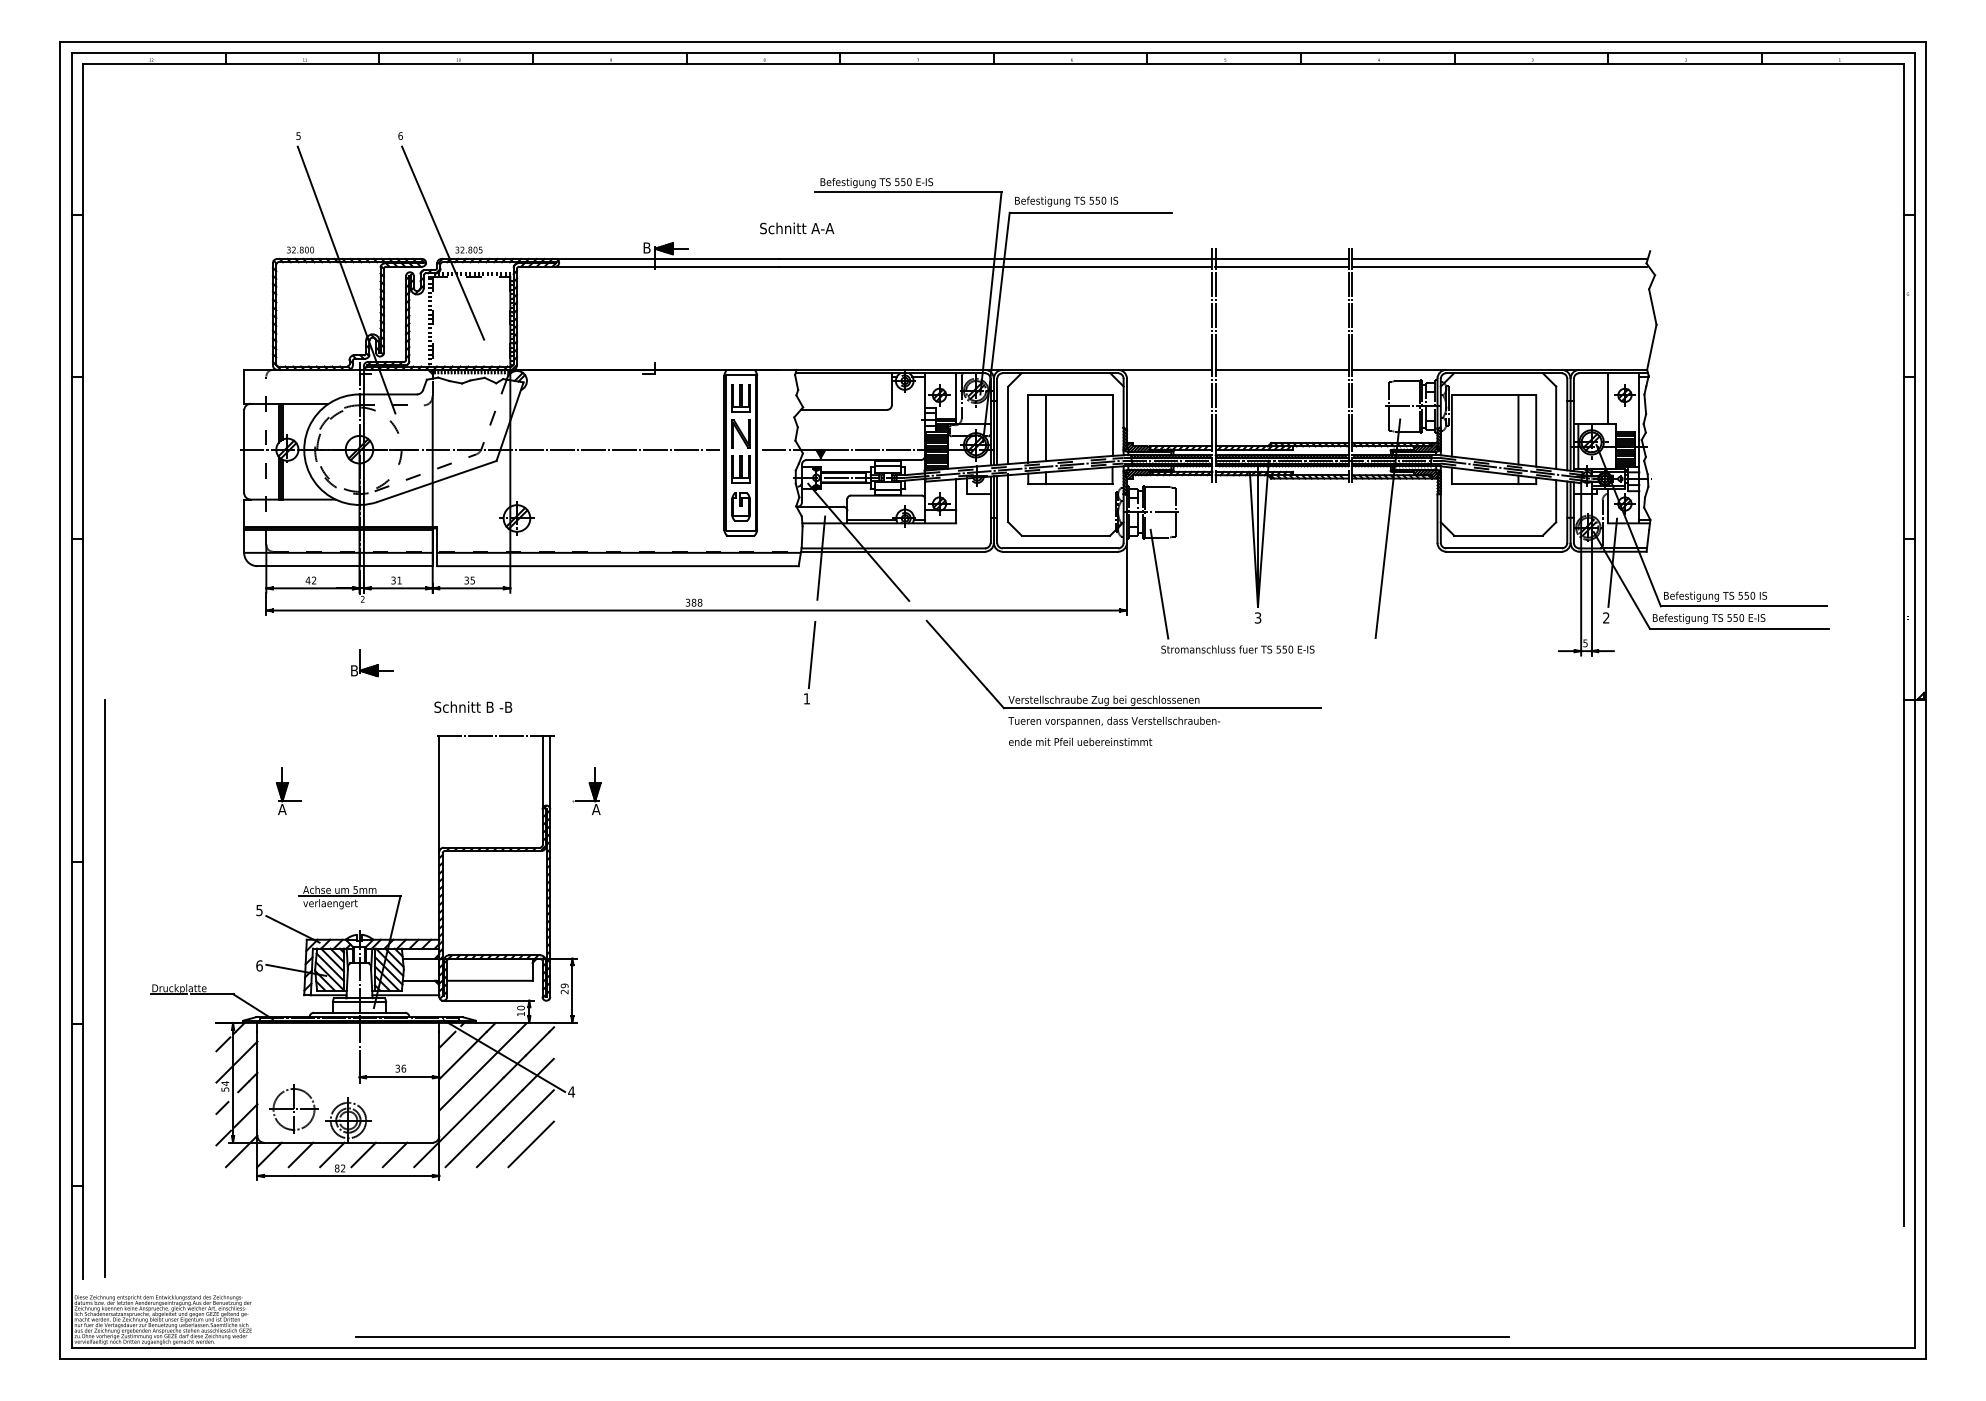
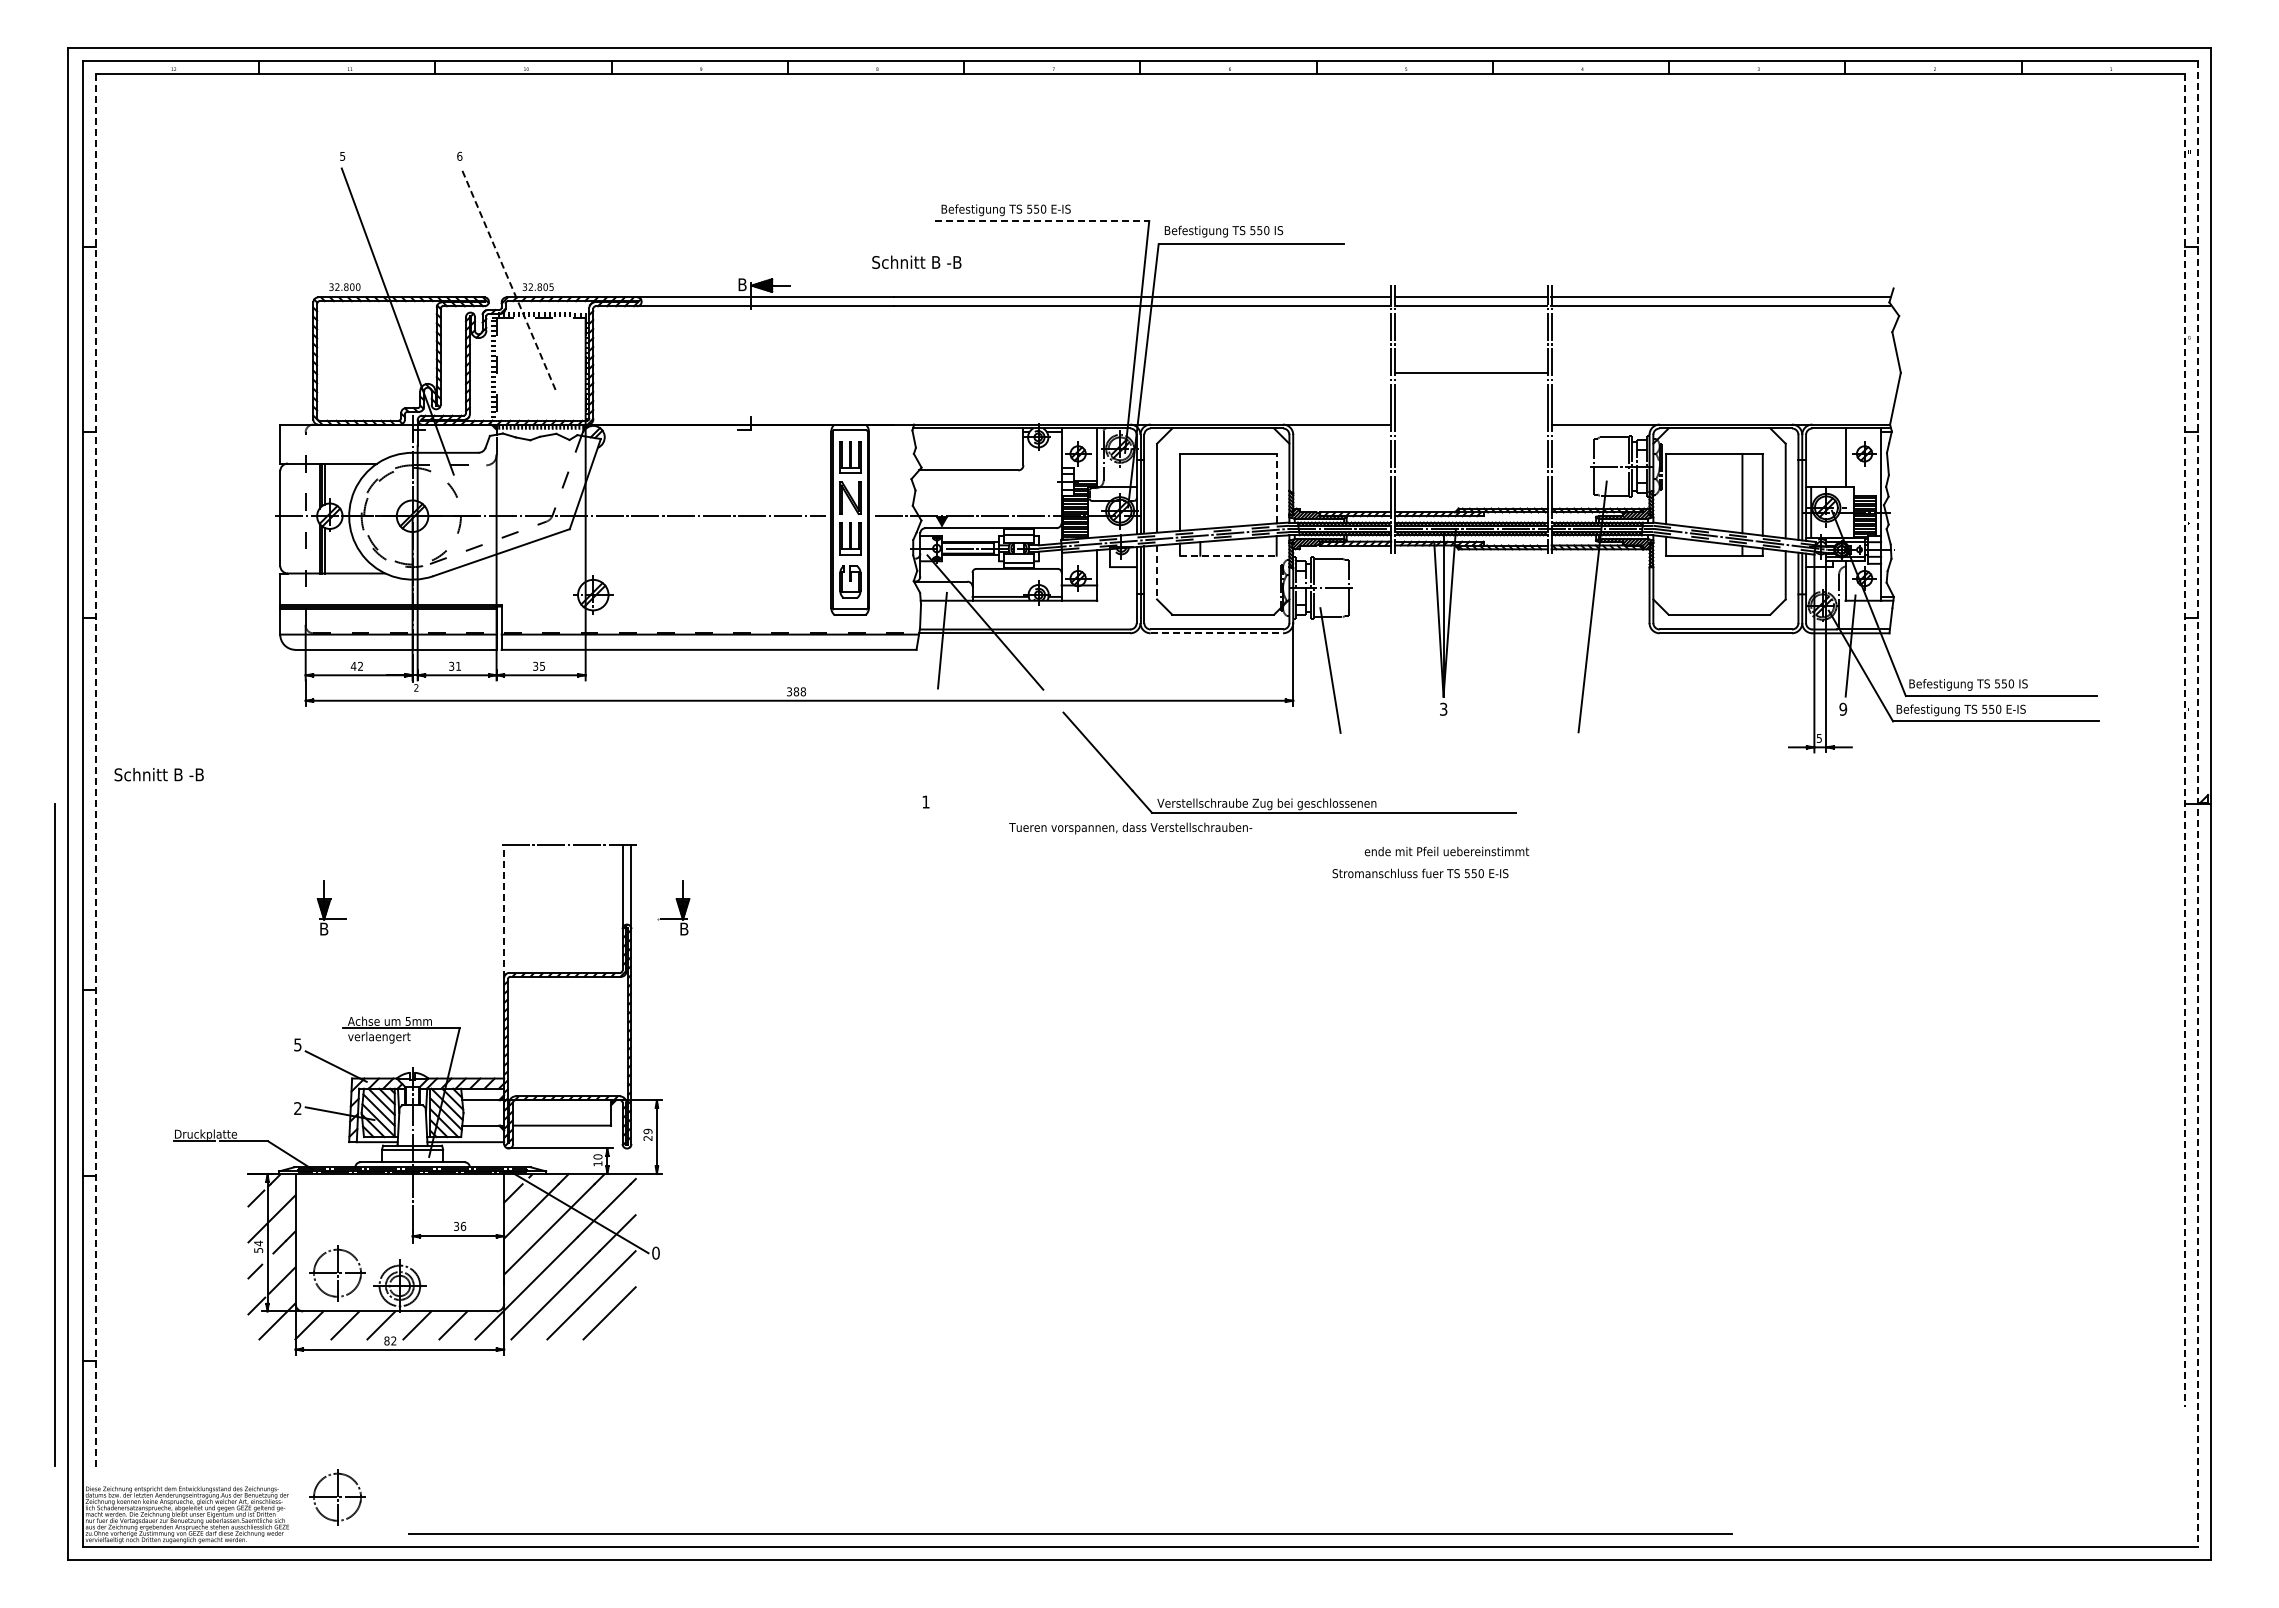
line: (908, 192) -> (1042, 221), solid -> dashed
text: (824, 228) -> (946, 262), Schnitt A-A -> Schnitt B -B
line: (443, 242) -> (508, 278), solid -> dashed
line: (1282, 369) -> (1471, 372), moved
line: (1112, 425) -> (1276, 488), solid -> dashed
line: (1046, 428) -> (1200, 491), removed
line: (1070, 483) -> (1228, 555), solid -> dashed
line: (1008, 498) -> (1157, 572), solid -> dashed
line: (1060, 551) -> (1217, 633), solid -> dashed
text: (1606, 618) -> (1843, 709), 2 -> 9
line: (1904, 645) -> (2185, 740), solid -> dashed
text: (1237, 649) -> (1420, 873), moved
line: (811, 654) -> (931, 751), removed
part: (372, 662) -> (427, 760), removed
line: (83, 672) -> (95, 771), solid -> dashed
line: (1915, 700) -> (2197, 804), solid -> dashed
text: (472, 707) -> (158, 774), moved
text: (1114, 721) -> (1130, 828), moved
text: (1080, 741) -> (1446, 851), moved
line: (439, 794) -> (504, 911), solid -> dashed
text: (282, 809) -> (324, 928), A -> B
text: (596, 809) -> (684, 928), A -> B
text: (259, 965) -> (297, 1108), 6 -> 2
line: (104, 988) -> (54, 1134), moved
text: (571, 1091) -> (655, 1252), 4 -> 0
part: (294, 1304) -> (337, 1497), added

